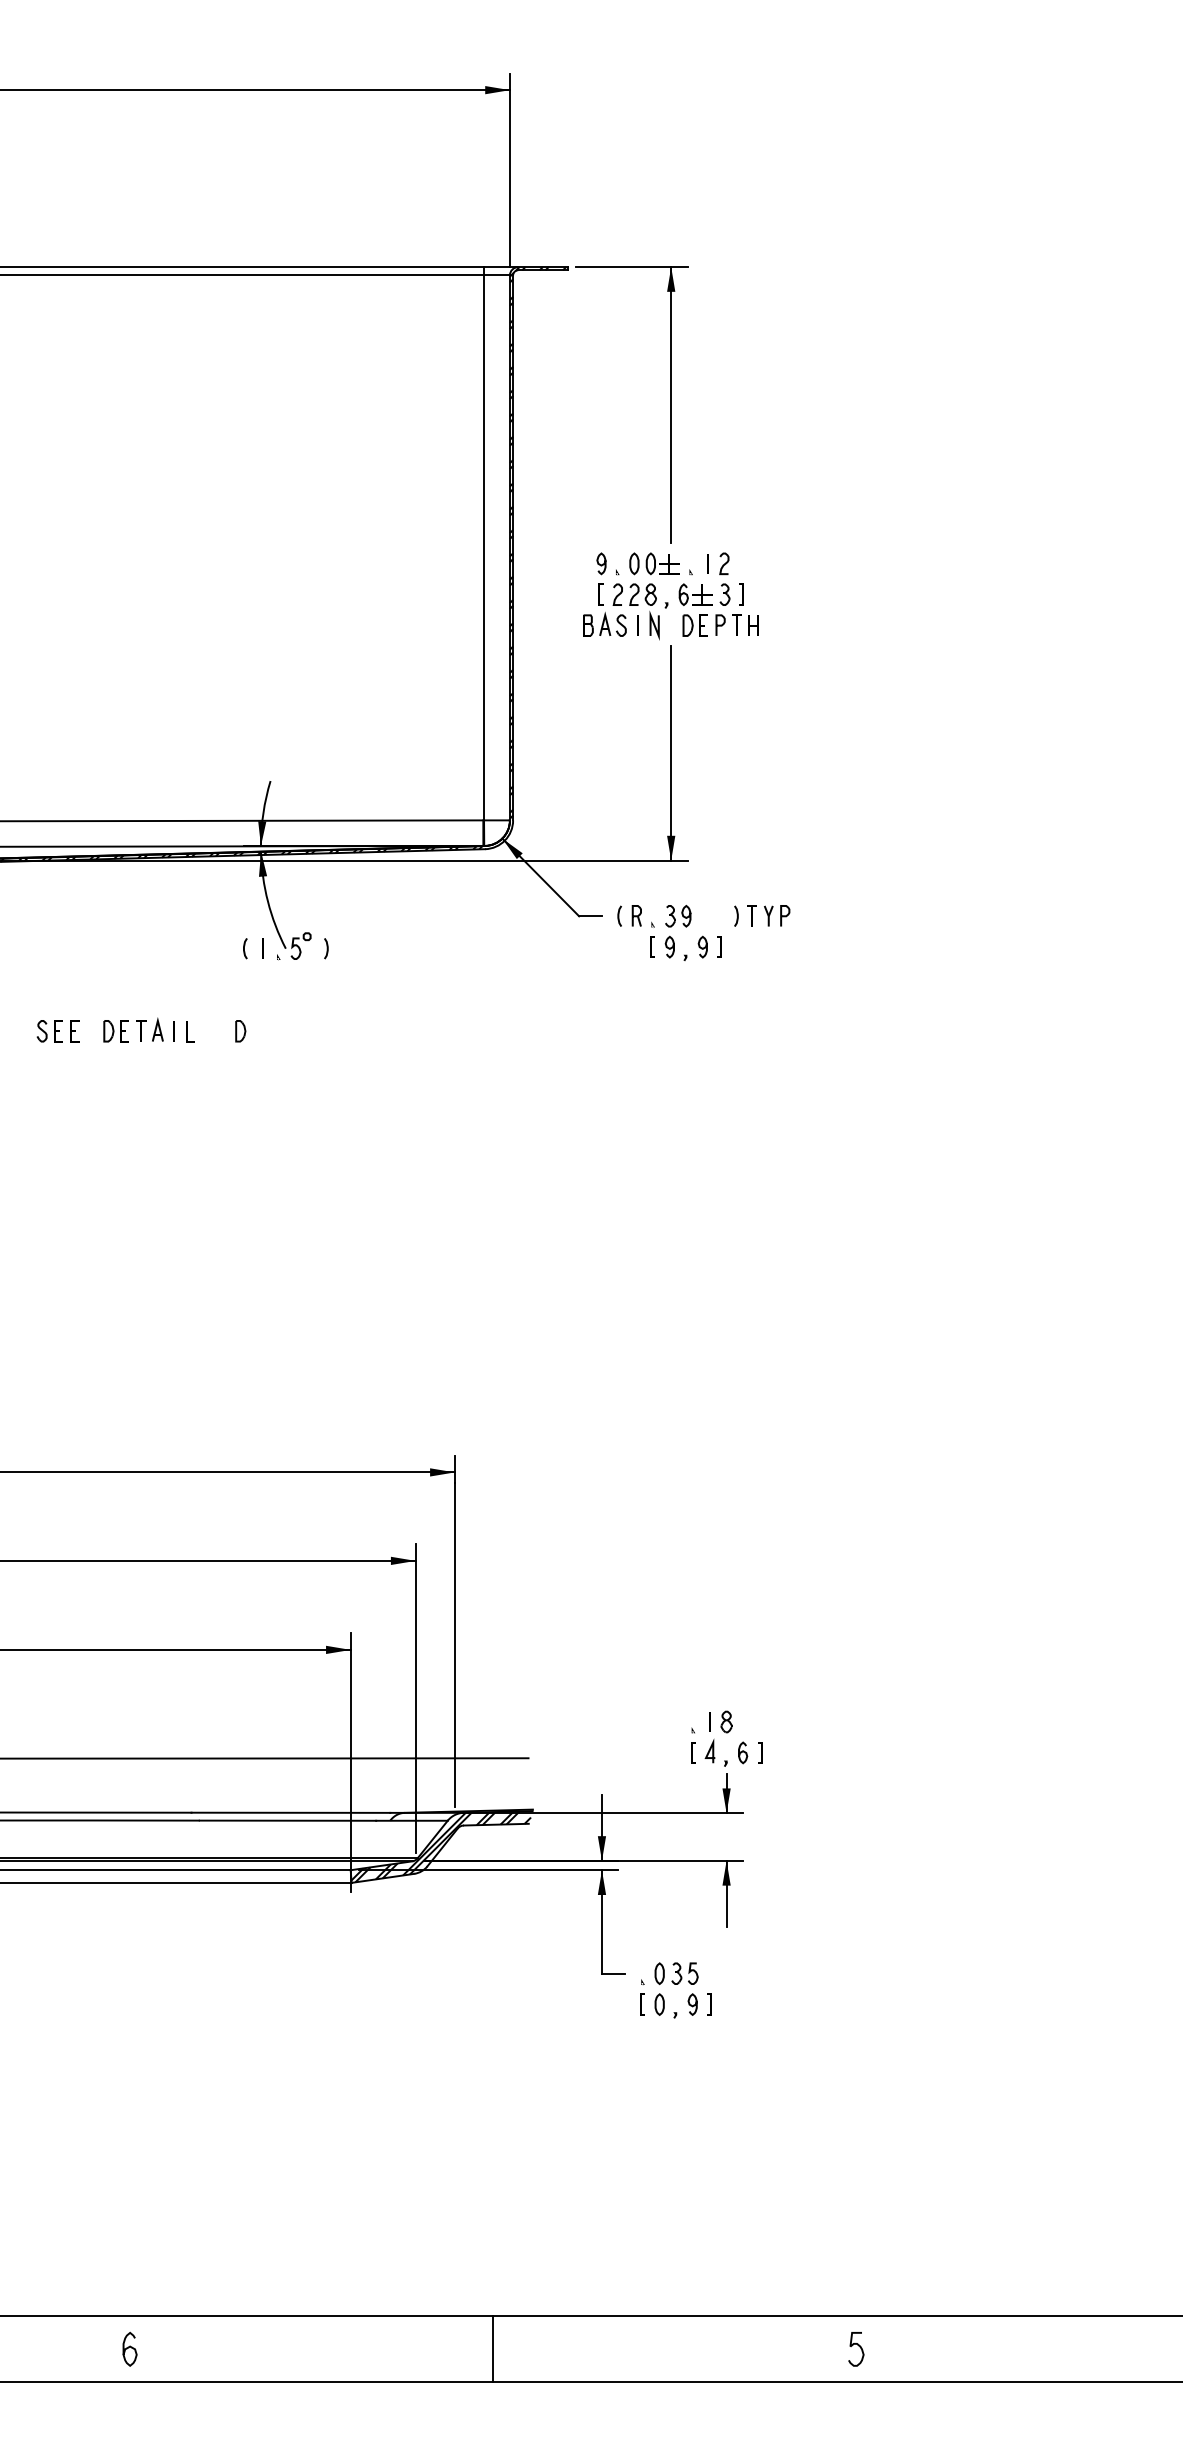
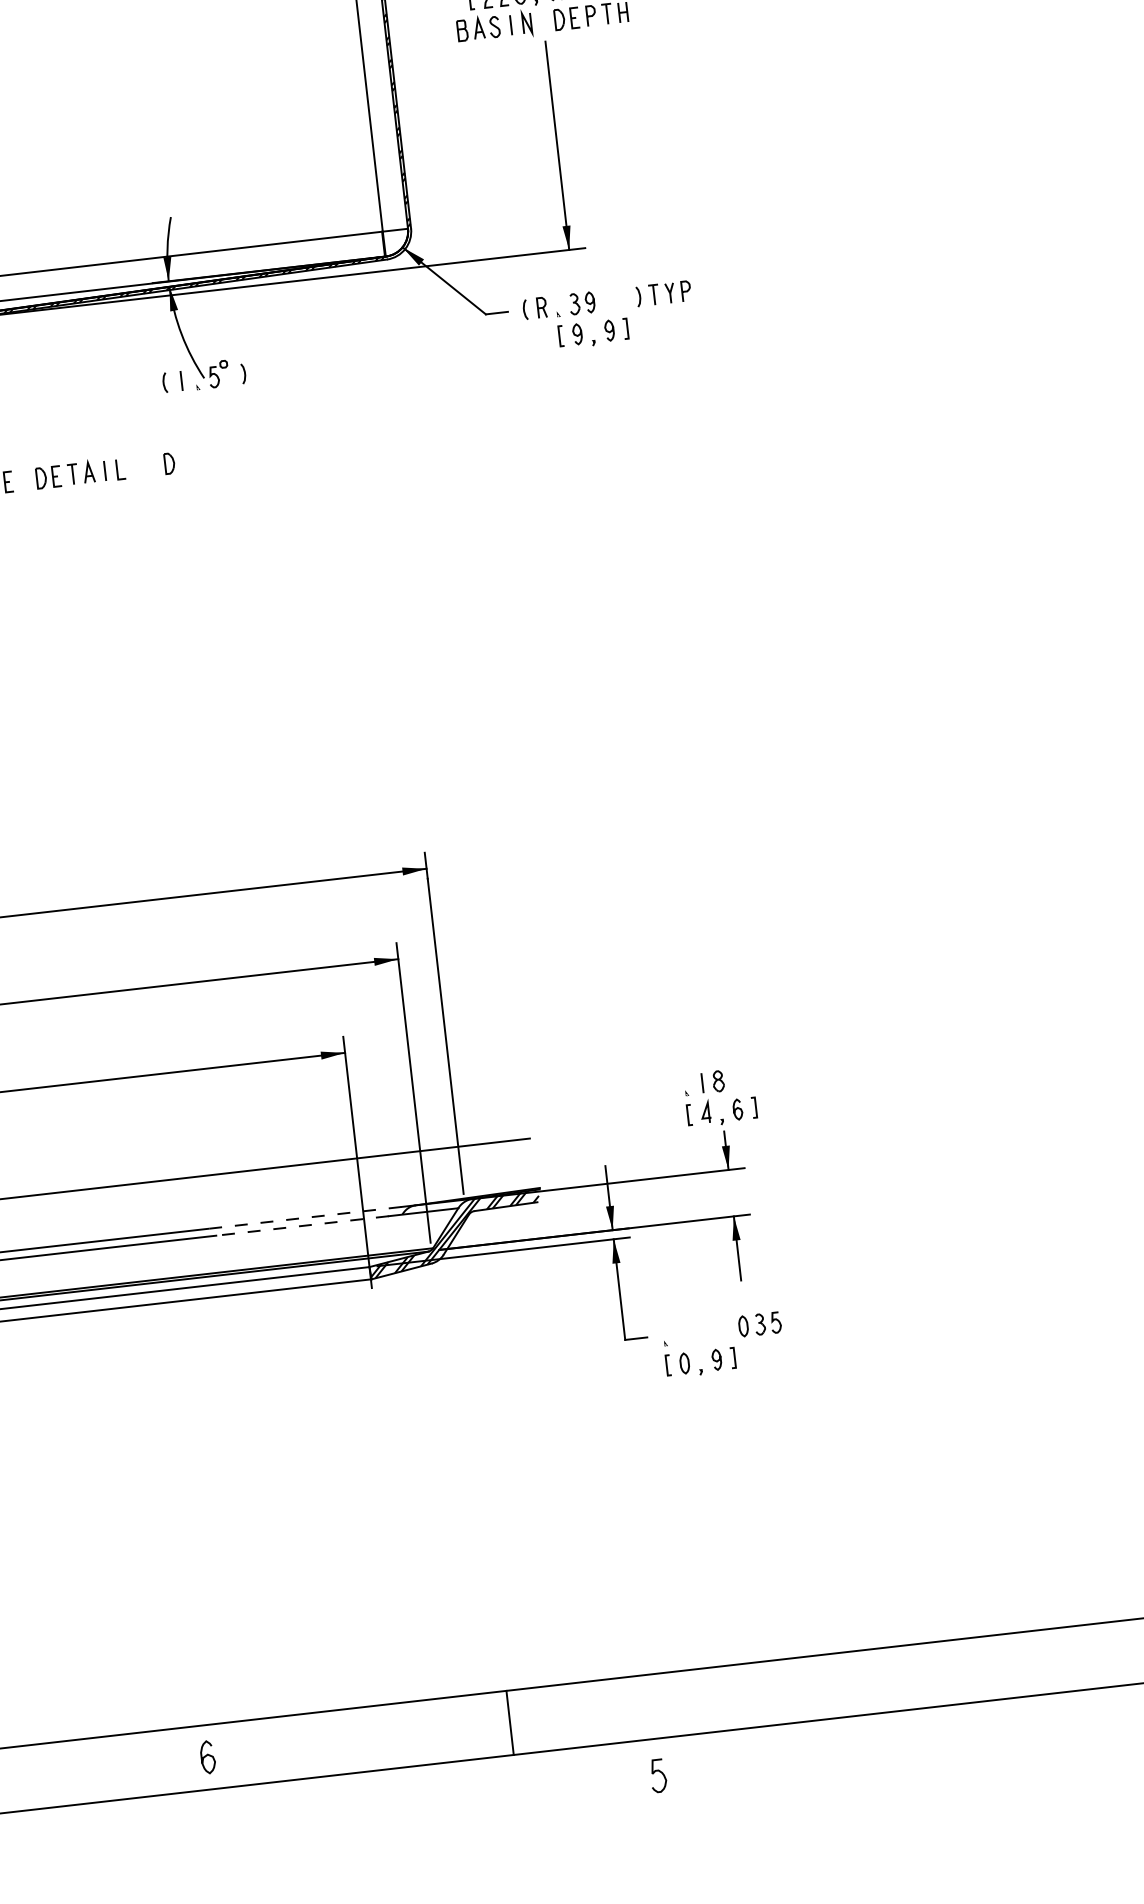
line: (290, 1812) -> (304, 1217), solid -> dashed
line: (287, 1820) -> (302, 1225), solid -> dashed
part: (676, 1973) -> (759, 1324), moved
curve: (858, 2346) -> (660, 1772), moved
line: (492, 2349) -> (509, 1723), moved

